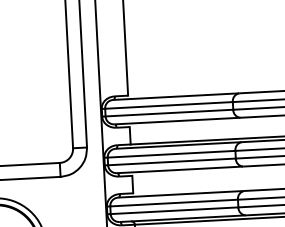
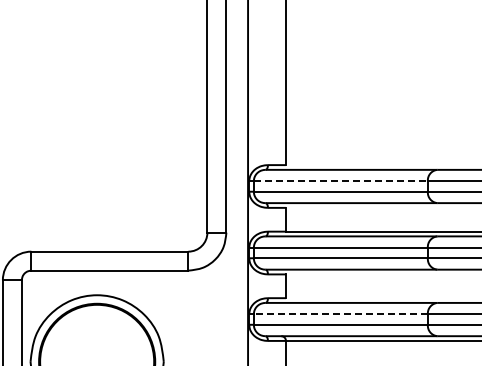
line: (168, 105) -> (340, 181), solid -> dashed
line: (173, 203) -> (340, 314), solid -> dashed

